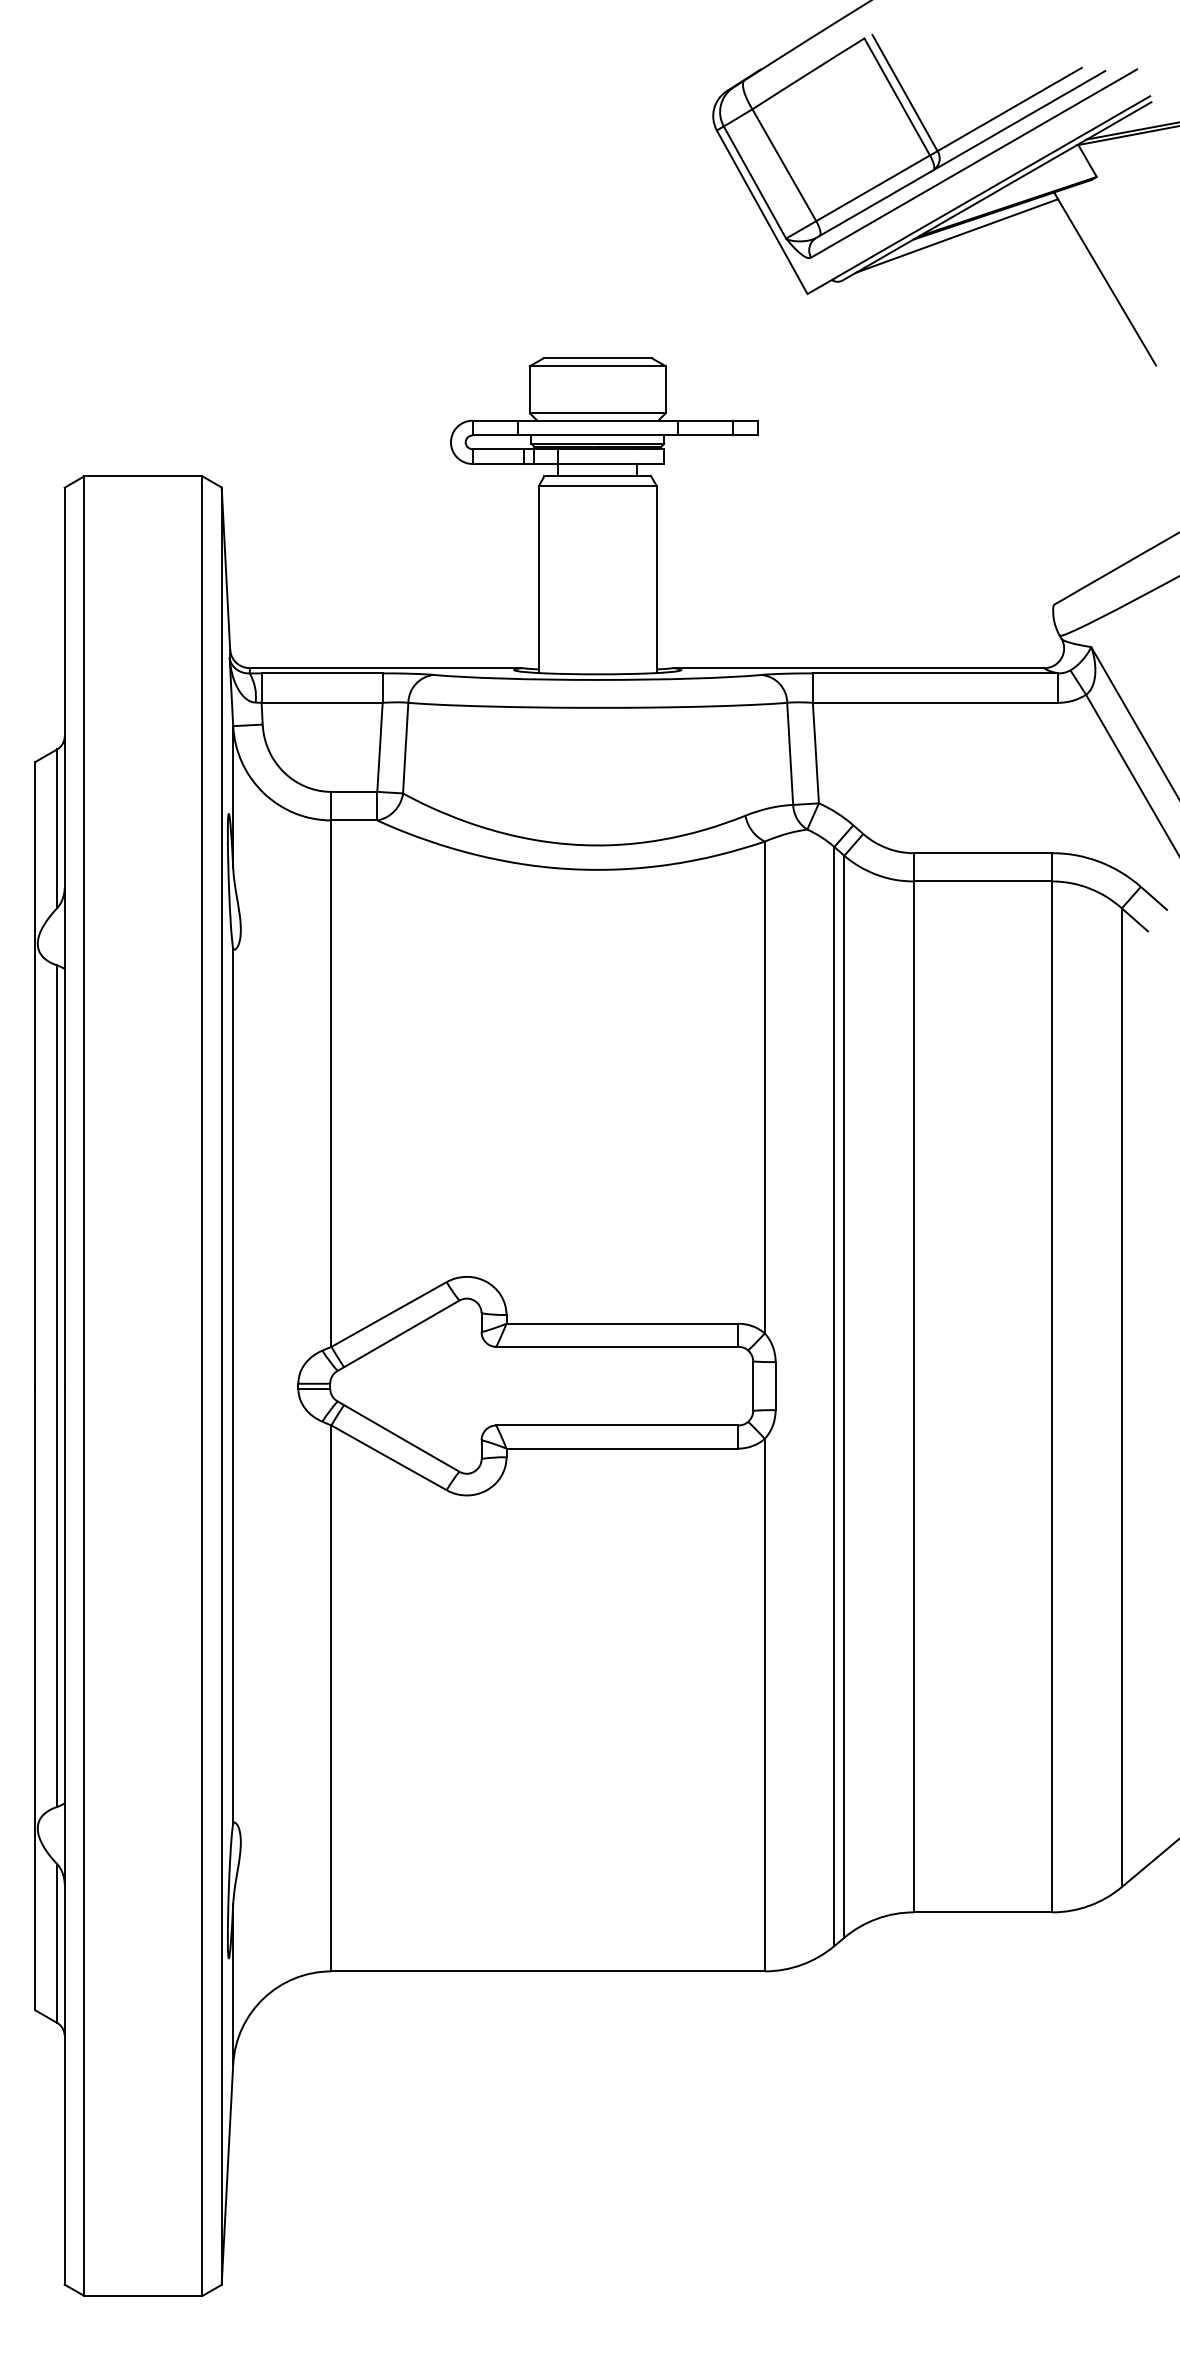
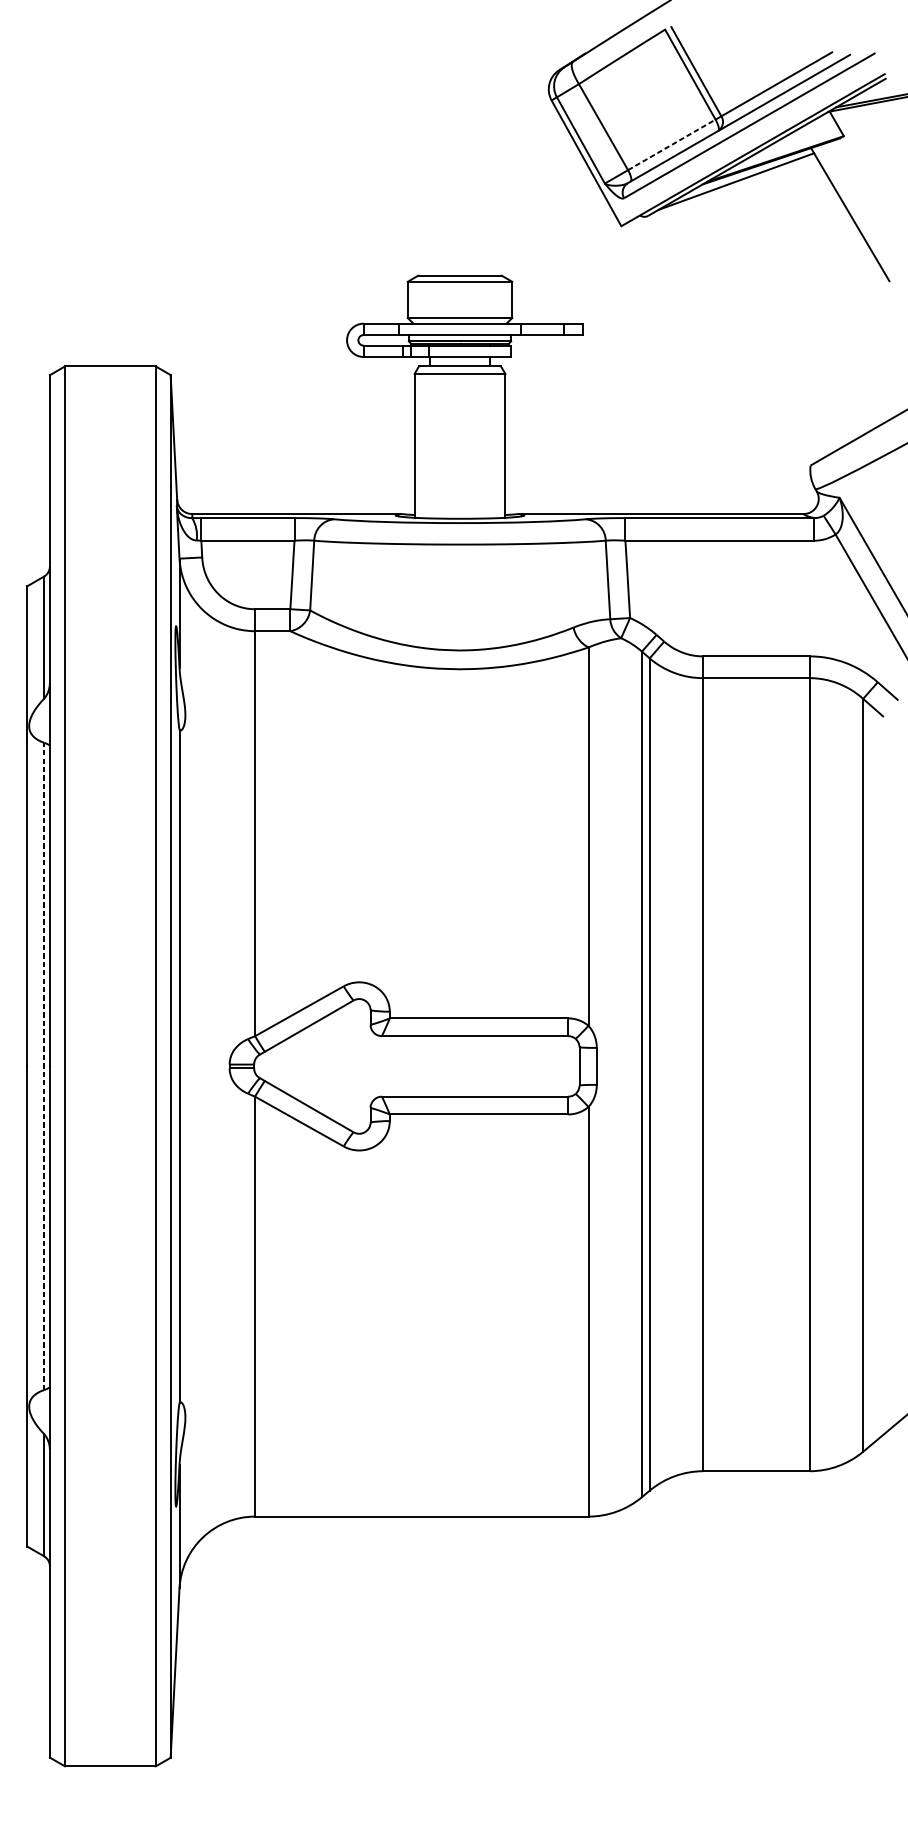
line: (873, 188) -> (672, 145), solid -> dashed
line: (57, 1386) -> (44, 1066), solid -> dashed

